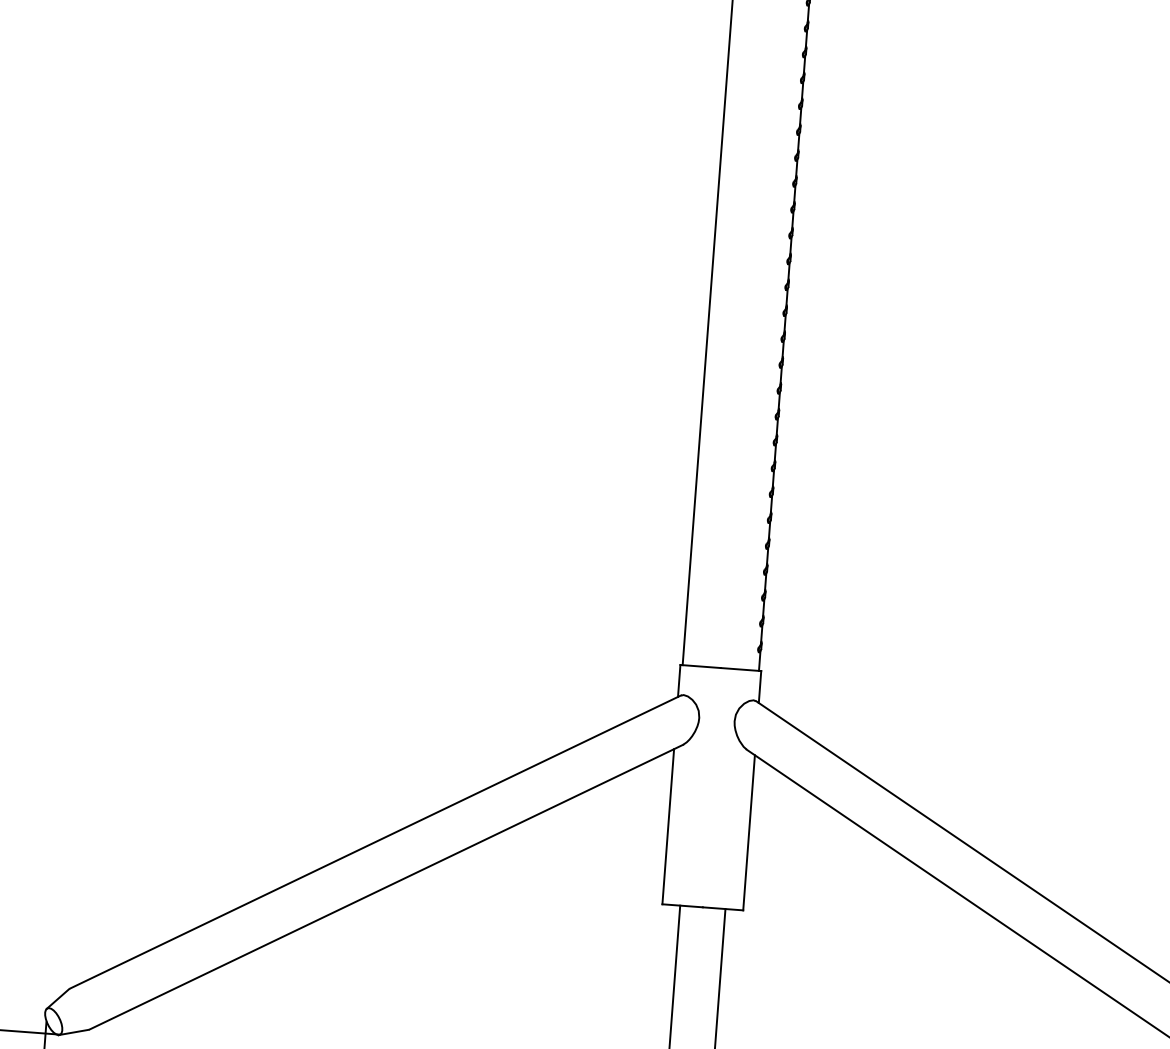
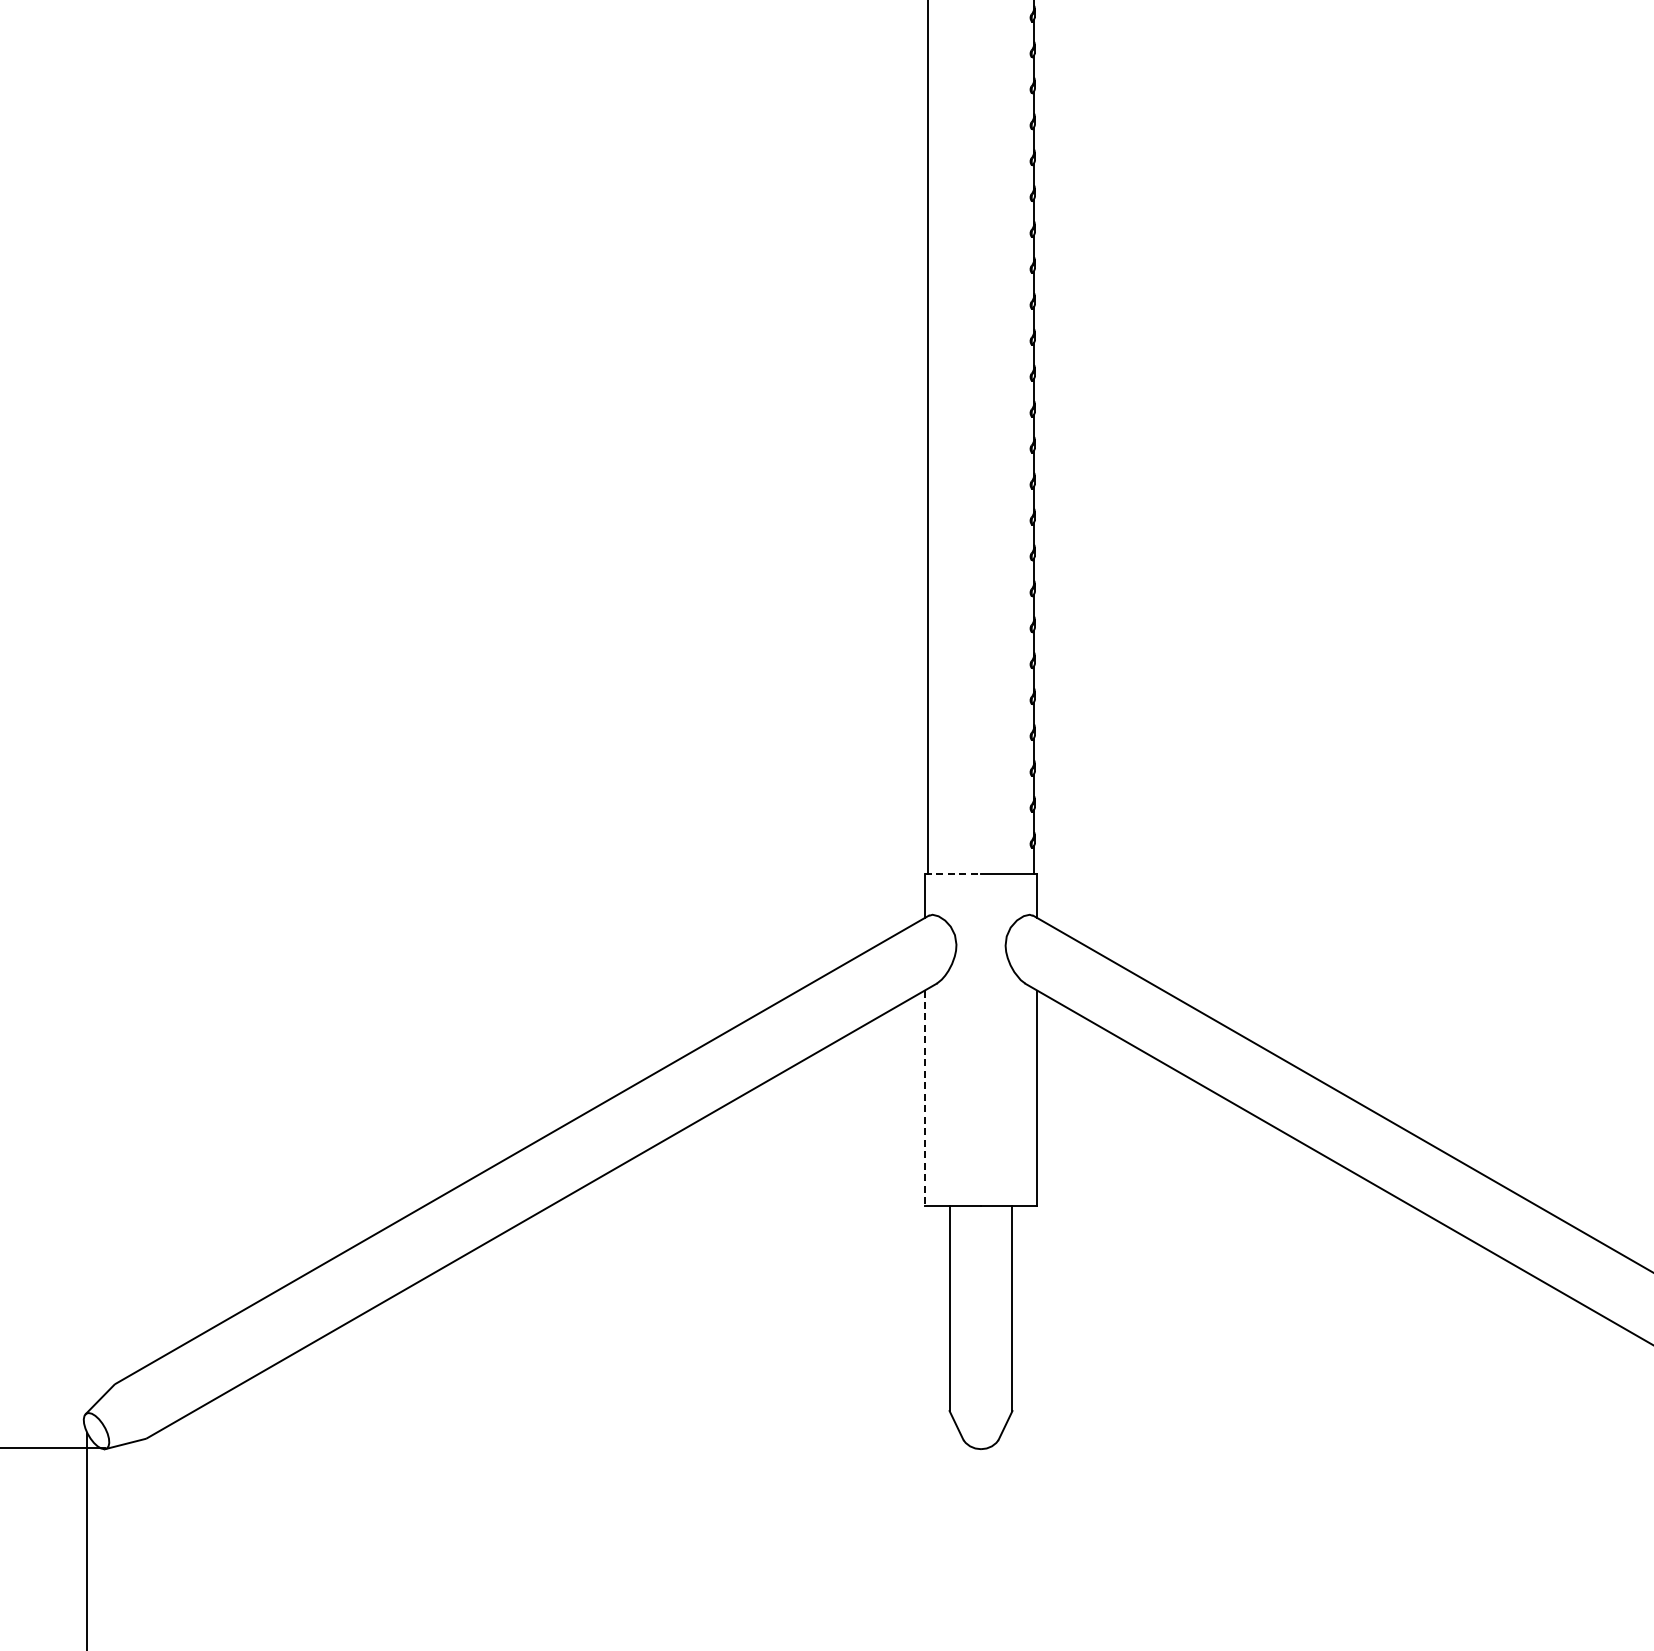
line: (701, 666) -> (953, 873), solid -> dashed
line: (667, 826) -> (924, 1098), solid -> dashed

